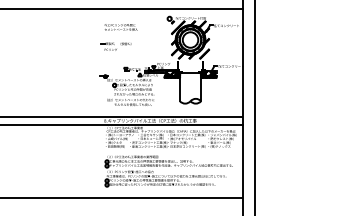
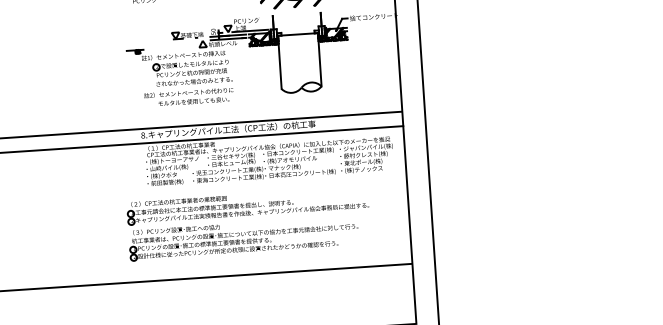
part: (168, 171) -> (248, 224), moved

